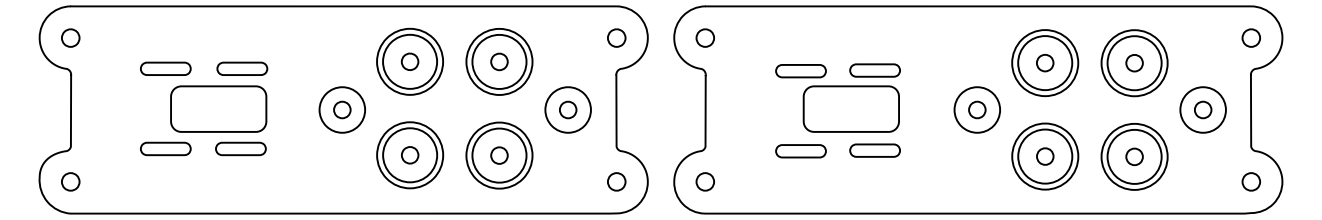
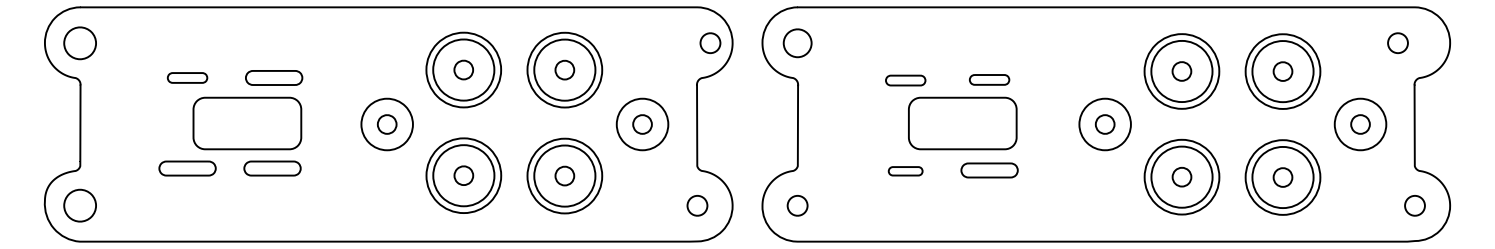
part: (70, 37) -> (79, 42), size x1.6
part: (616, 37) -> (710, 42), moved
part: (705, 37) -> (797, 42), size x1.4
part: (1250, 37) -> (1397, 42), moved
part: (165, 68) -> (187, 77), size x0.7
part: (875, 70) -> (989, 79), size x0.7
part: (800, 71) -> (905, 80), size x0.7
part: (800, 151) -> (905, 171), size x0.6
part: (70, 181) -> (79, 205), size x1.6

